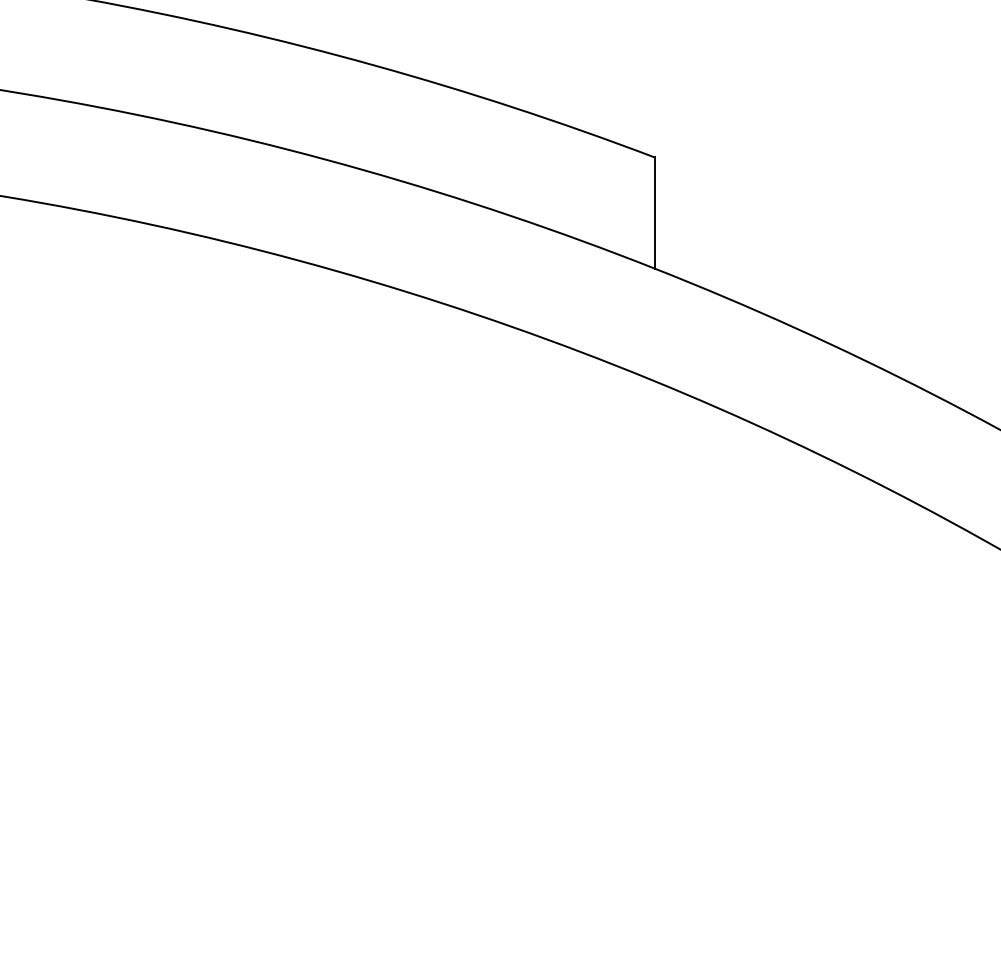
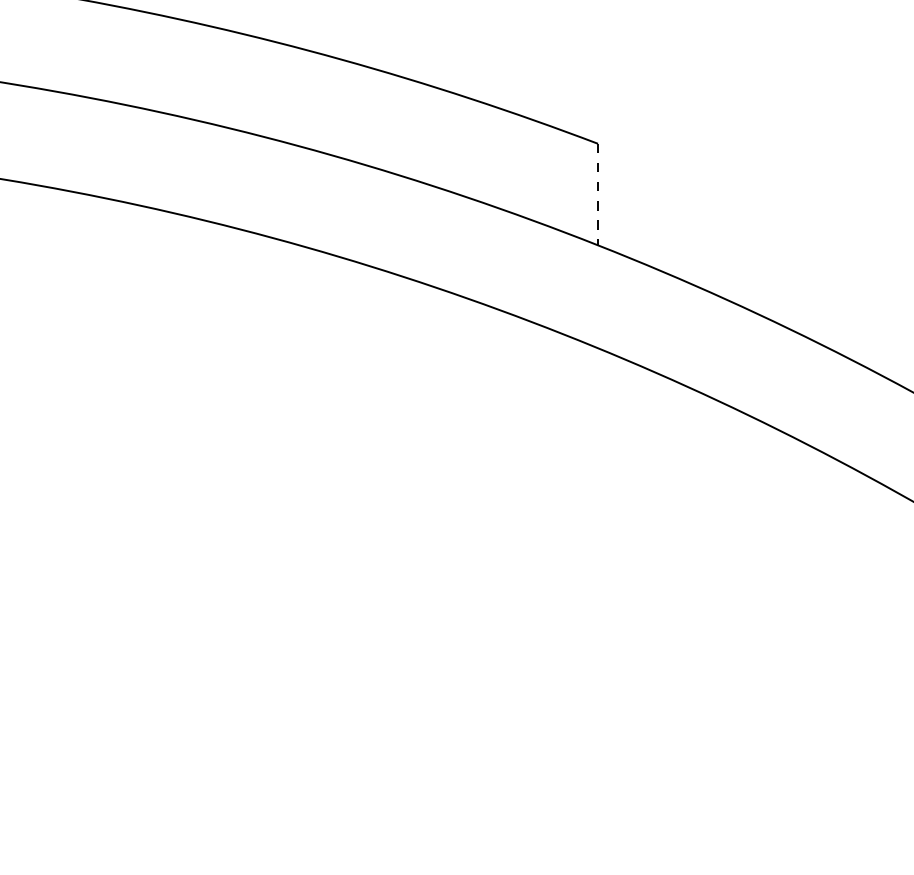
line: (655, 214) -> (598, 195), solid -> dashed

